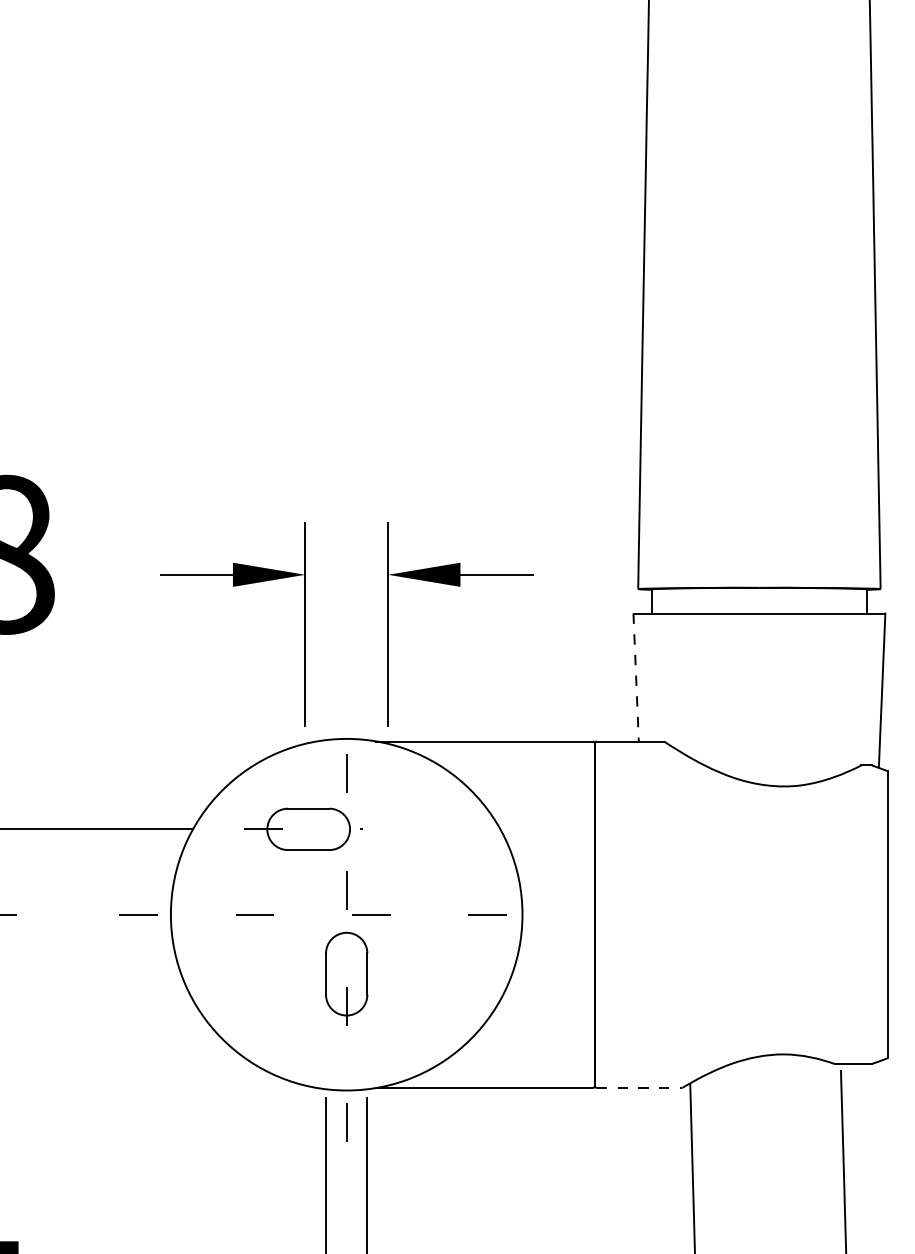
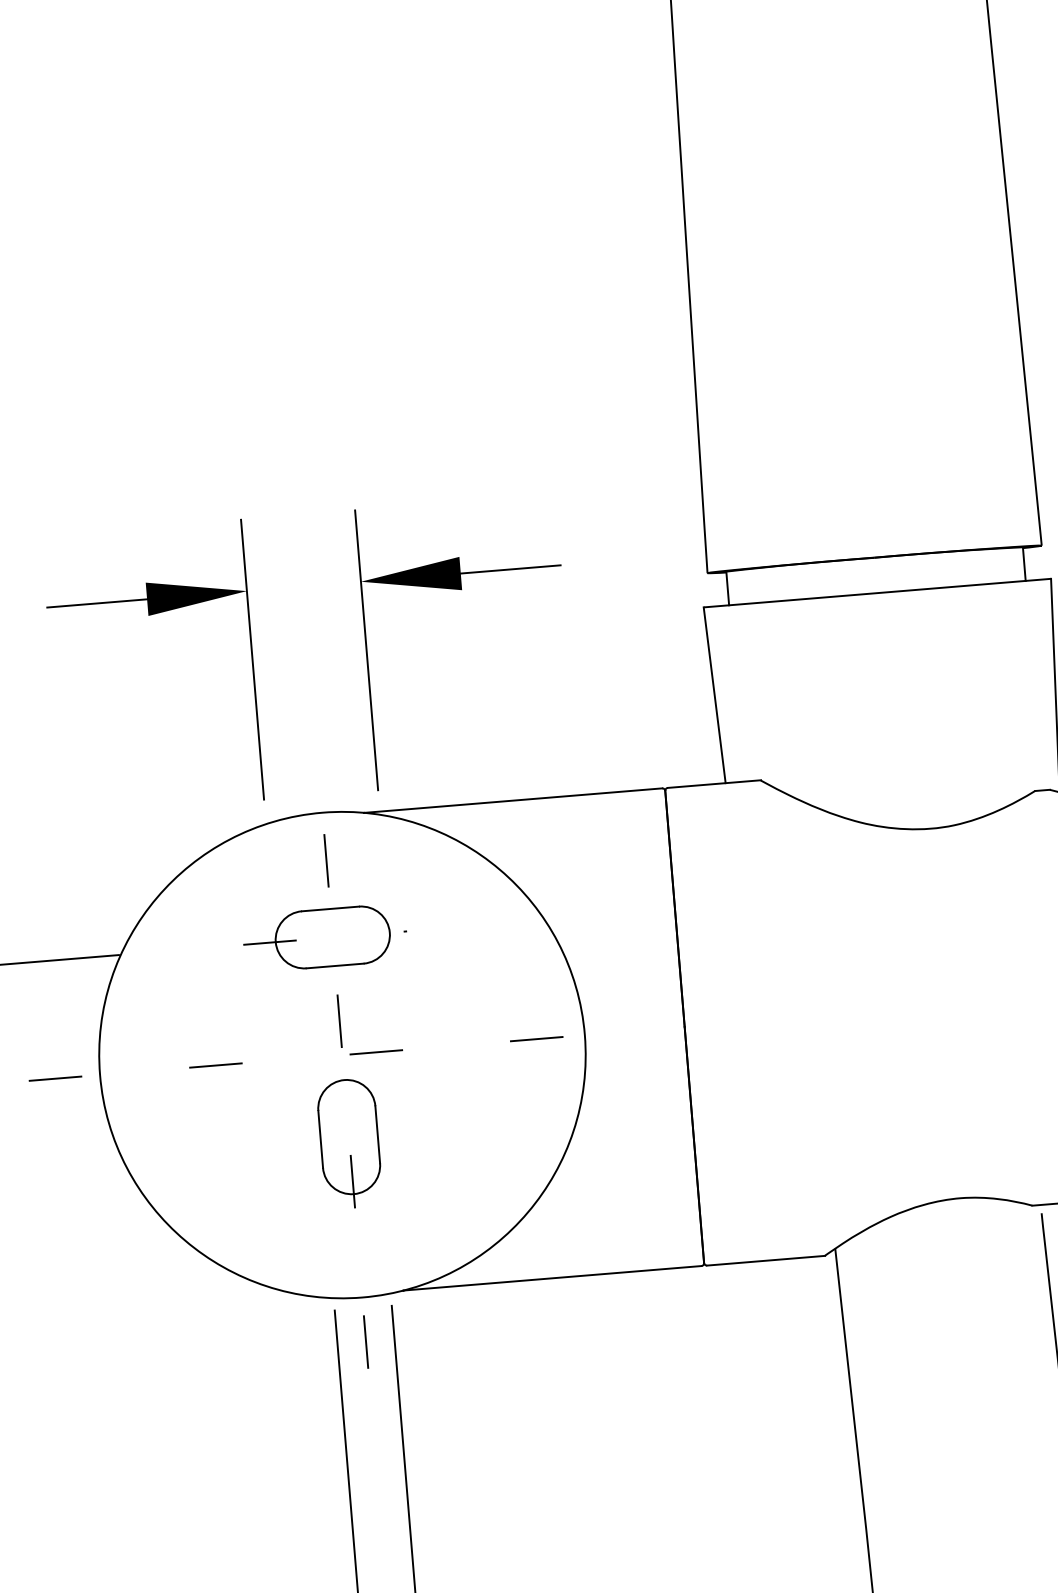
line: (636, 678) -> (715, 696), dashed -> solid
part: (303, 828) -> (325, 936), moved
line: (639, 1087) -> (765, 1260), dashed -> solid

